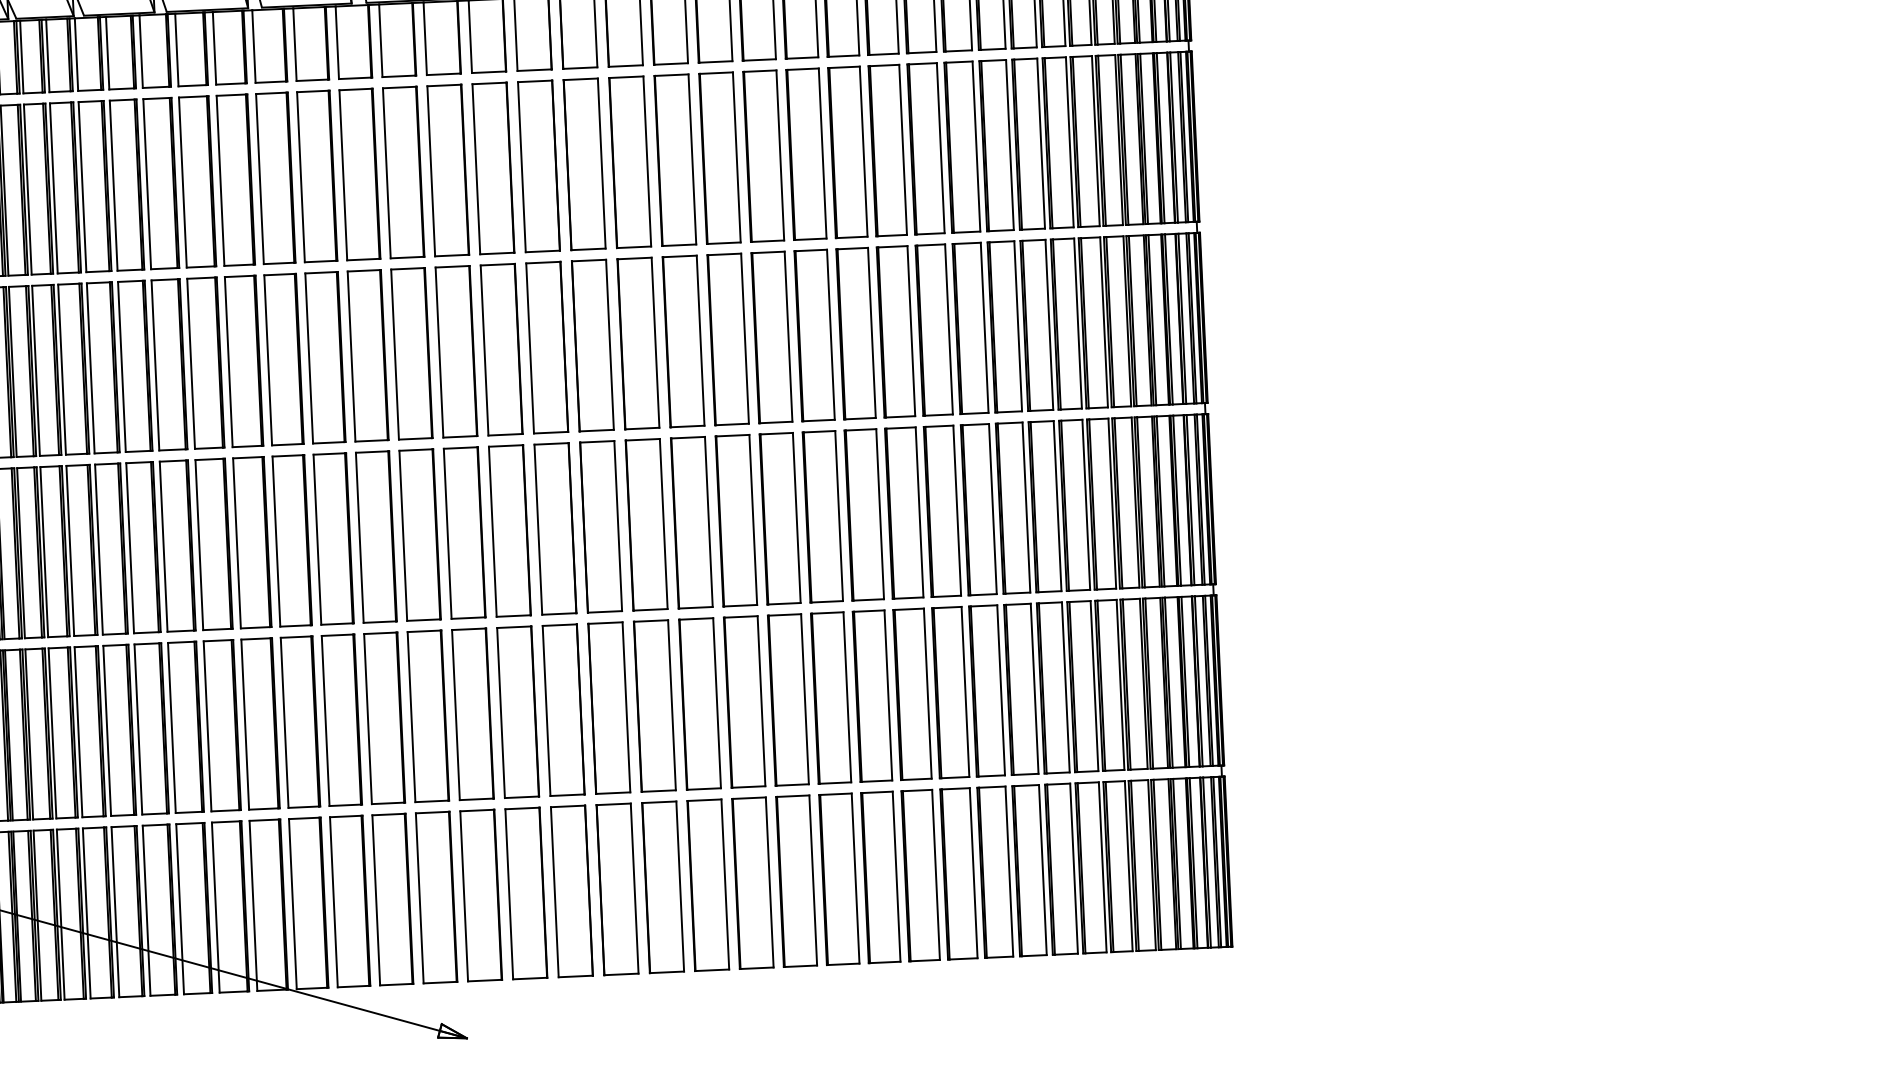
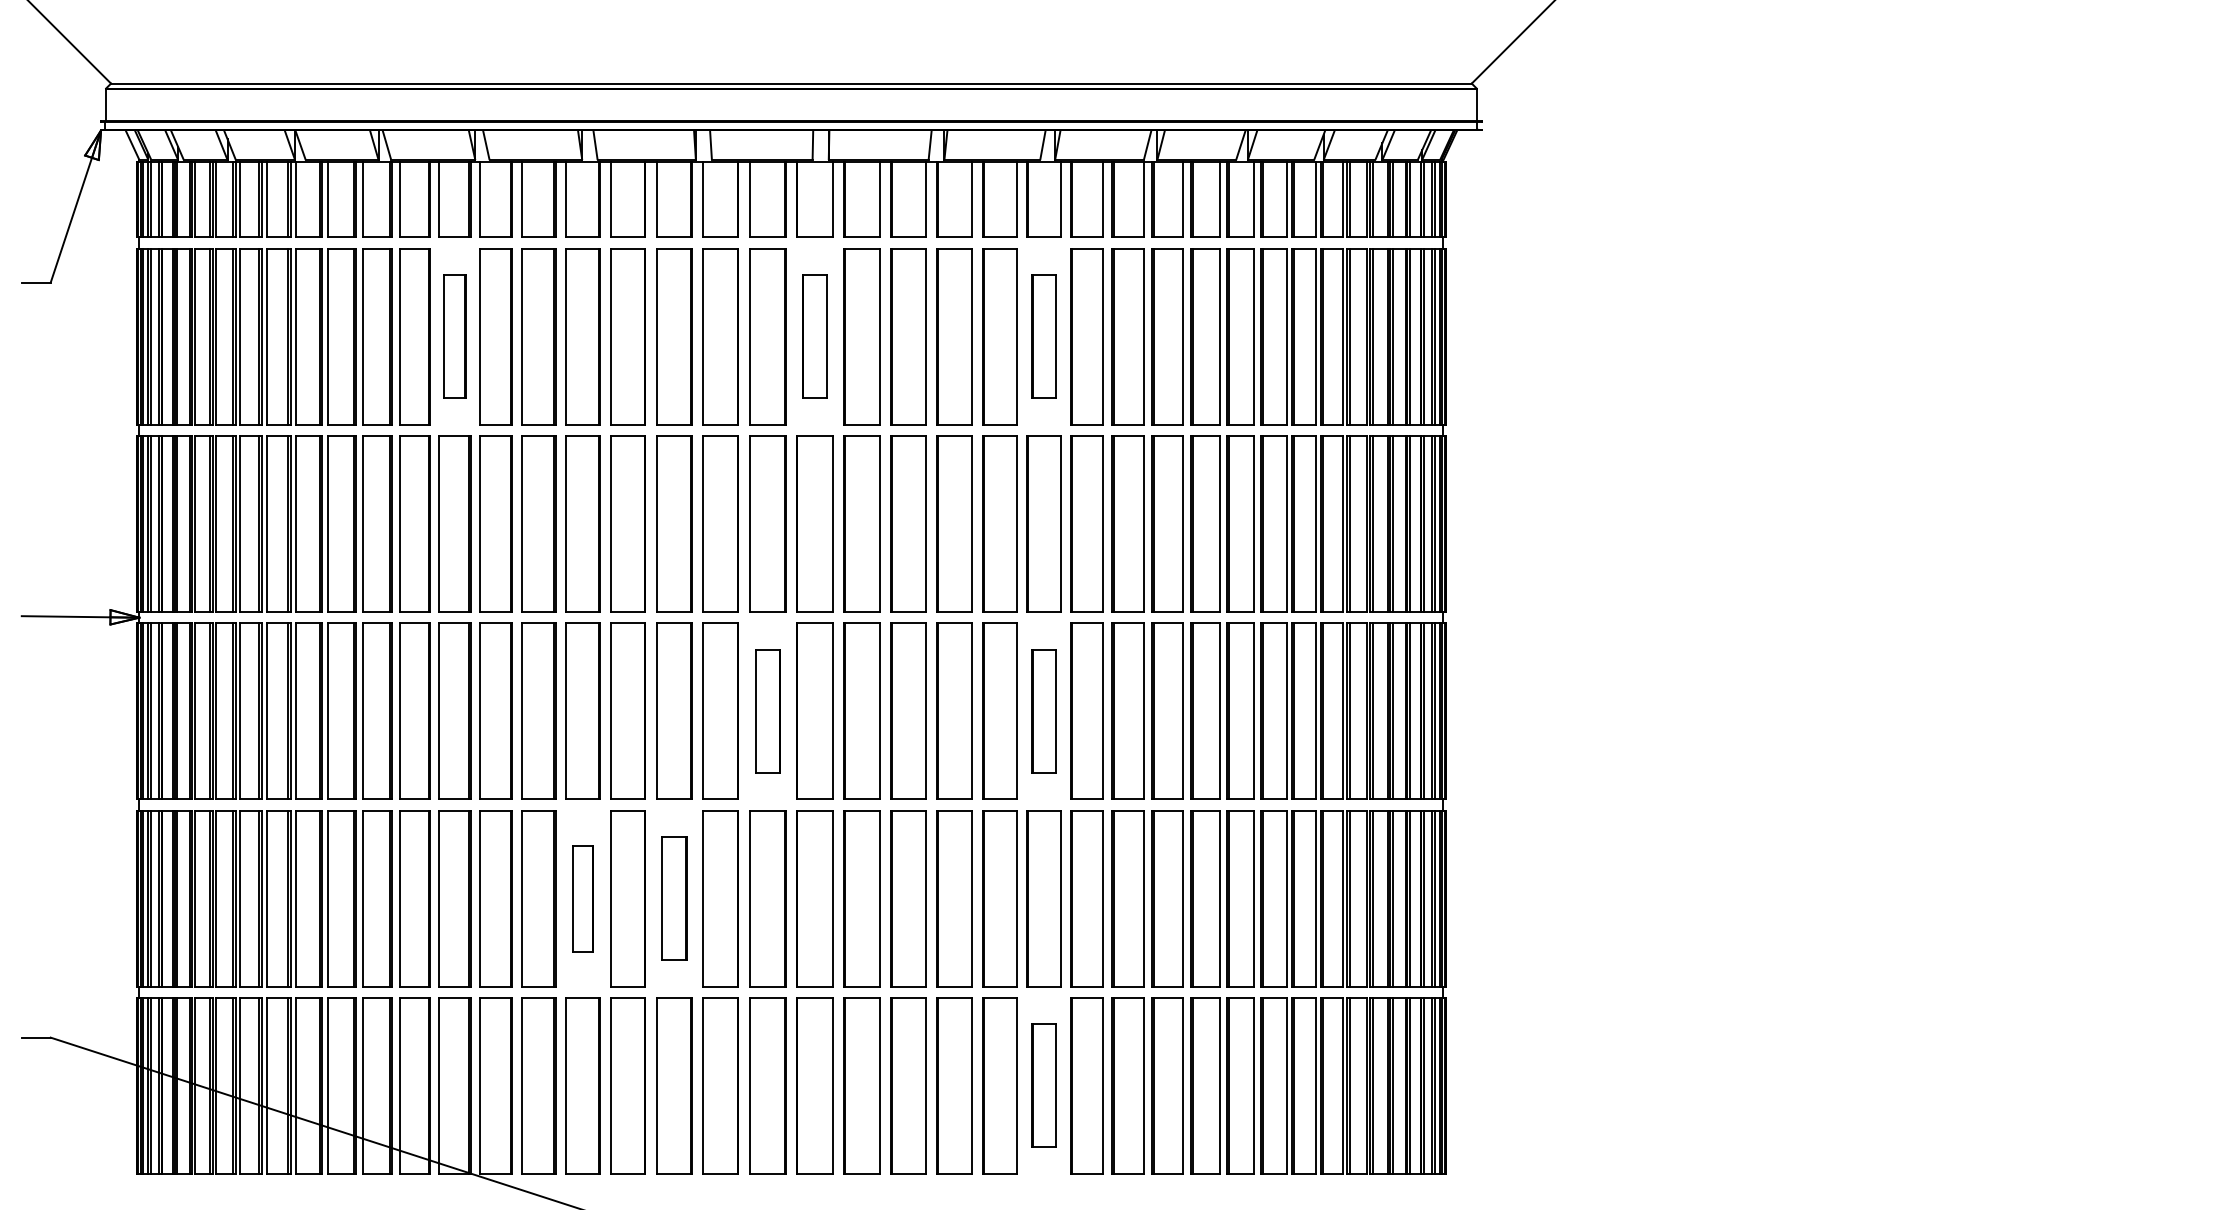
part: (805, 154) -> (1043, 336), size x0.7
part: (584, 164) -> (814, 336), size x0.7
part: (235, 179) -> (454, 336), size x0.7
part: (822, 515) -> (1043, 710), size x0.7
part: (555, 528) -> (767, 710), size x0.7
part: (473, 714) -> (674, 898), size x0.7
part: (384, 718) -> (582, 898), size x0.6
part: (838, 878) -> (1043, 1085), size x0.7

